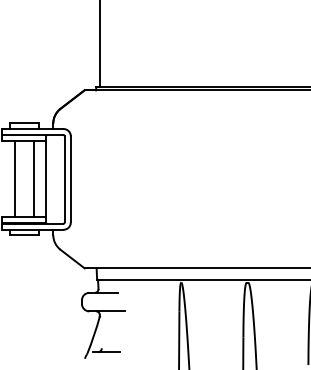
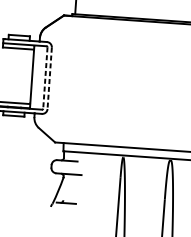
line: (15, 178) -> (10, 74), removed
line: (33, 178) -> (23, 75), removed
line: (64, 179) -> (45, 78), solid -> dashed
line: (70, 179) -> (49, 78), solid -> dashed

